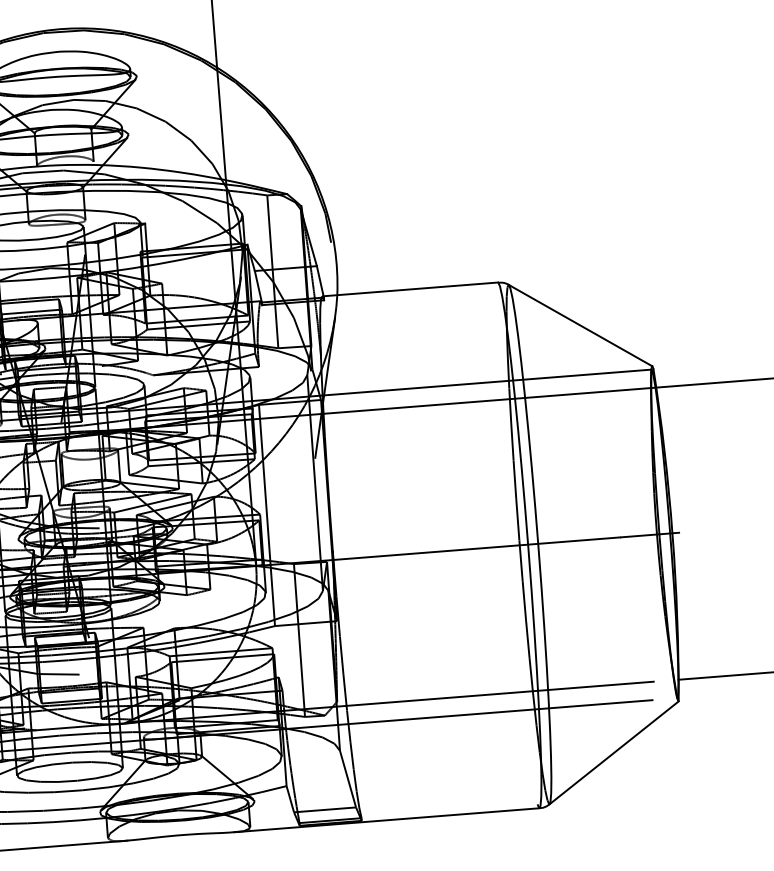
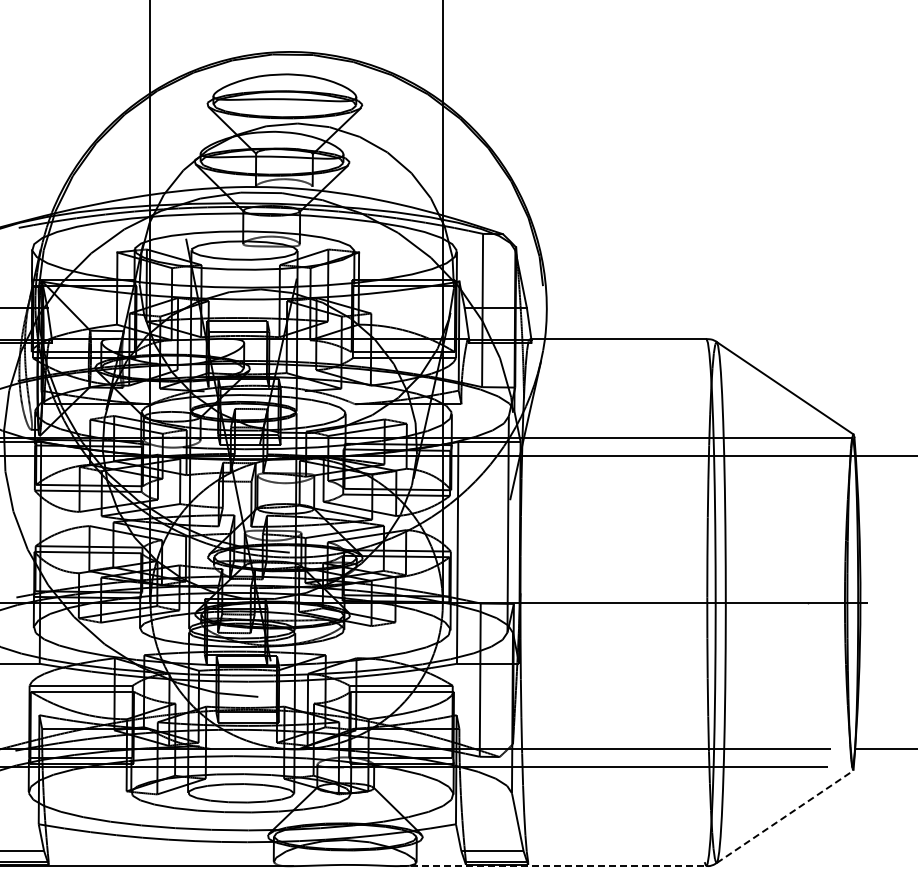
line: (614, 752) -> (785, 816), solid -> dashed
line: (387, 820) -> (553, 866), solid -> dashed

